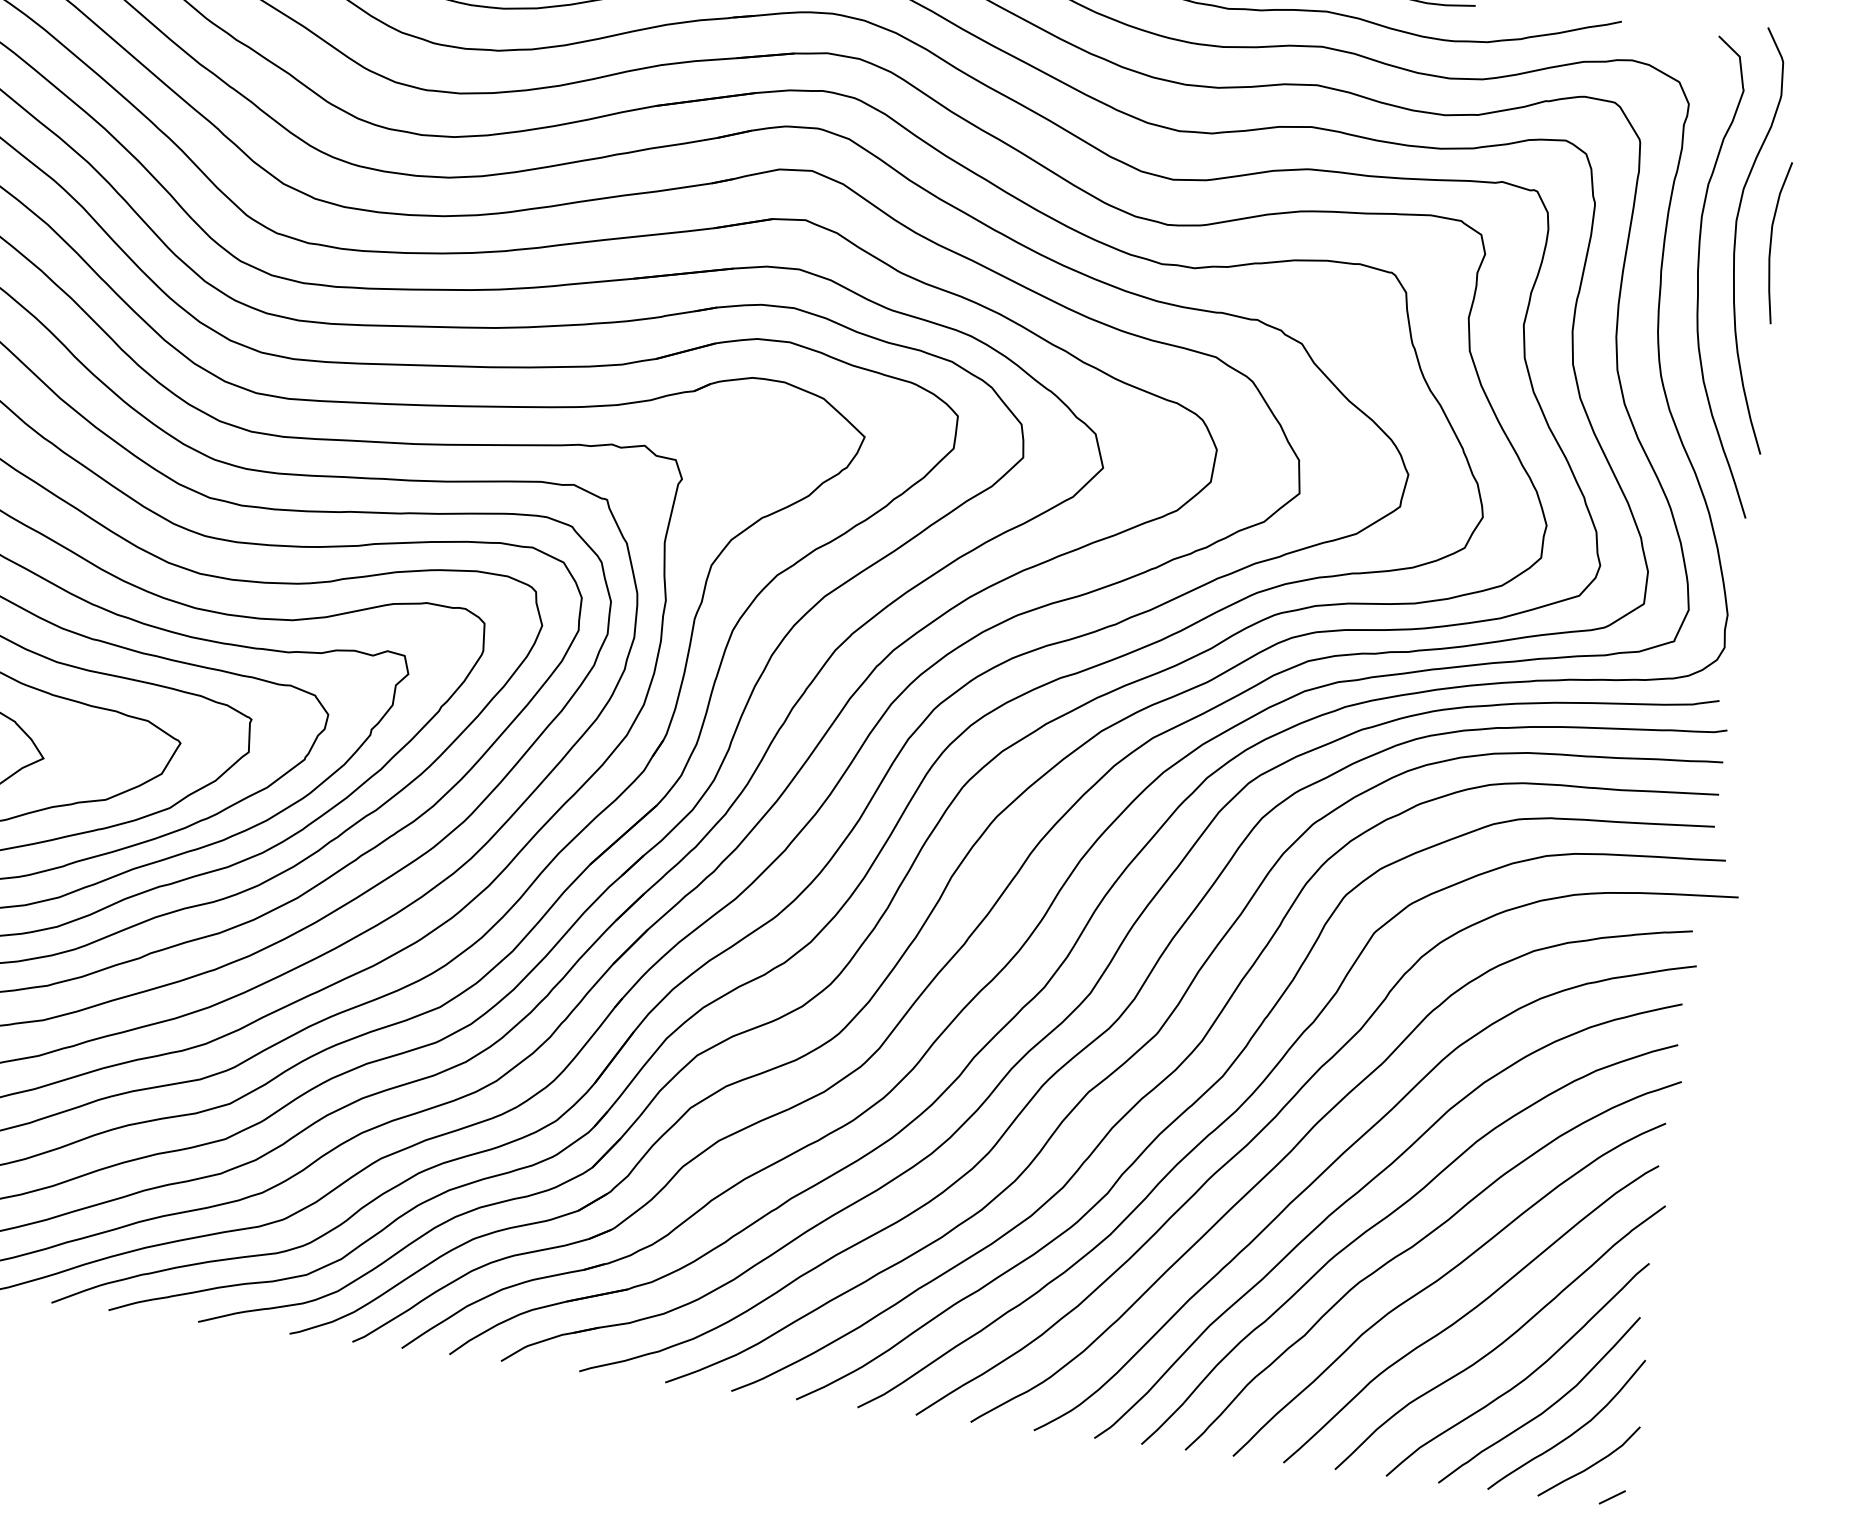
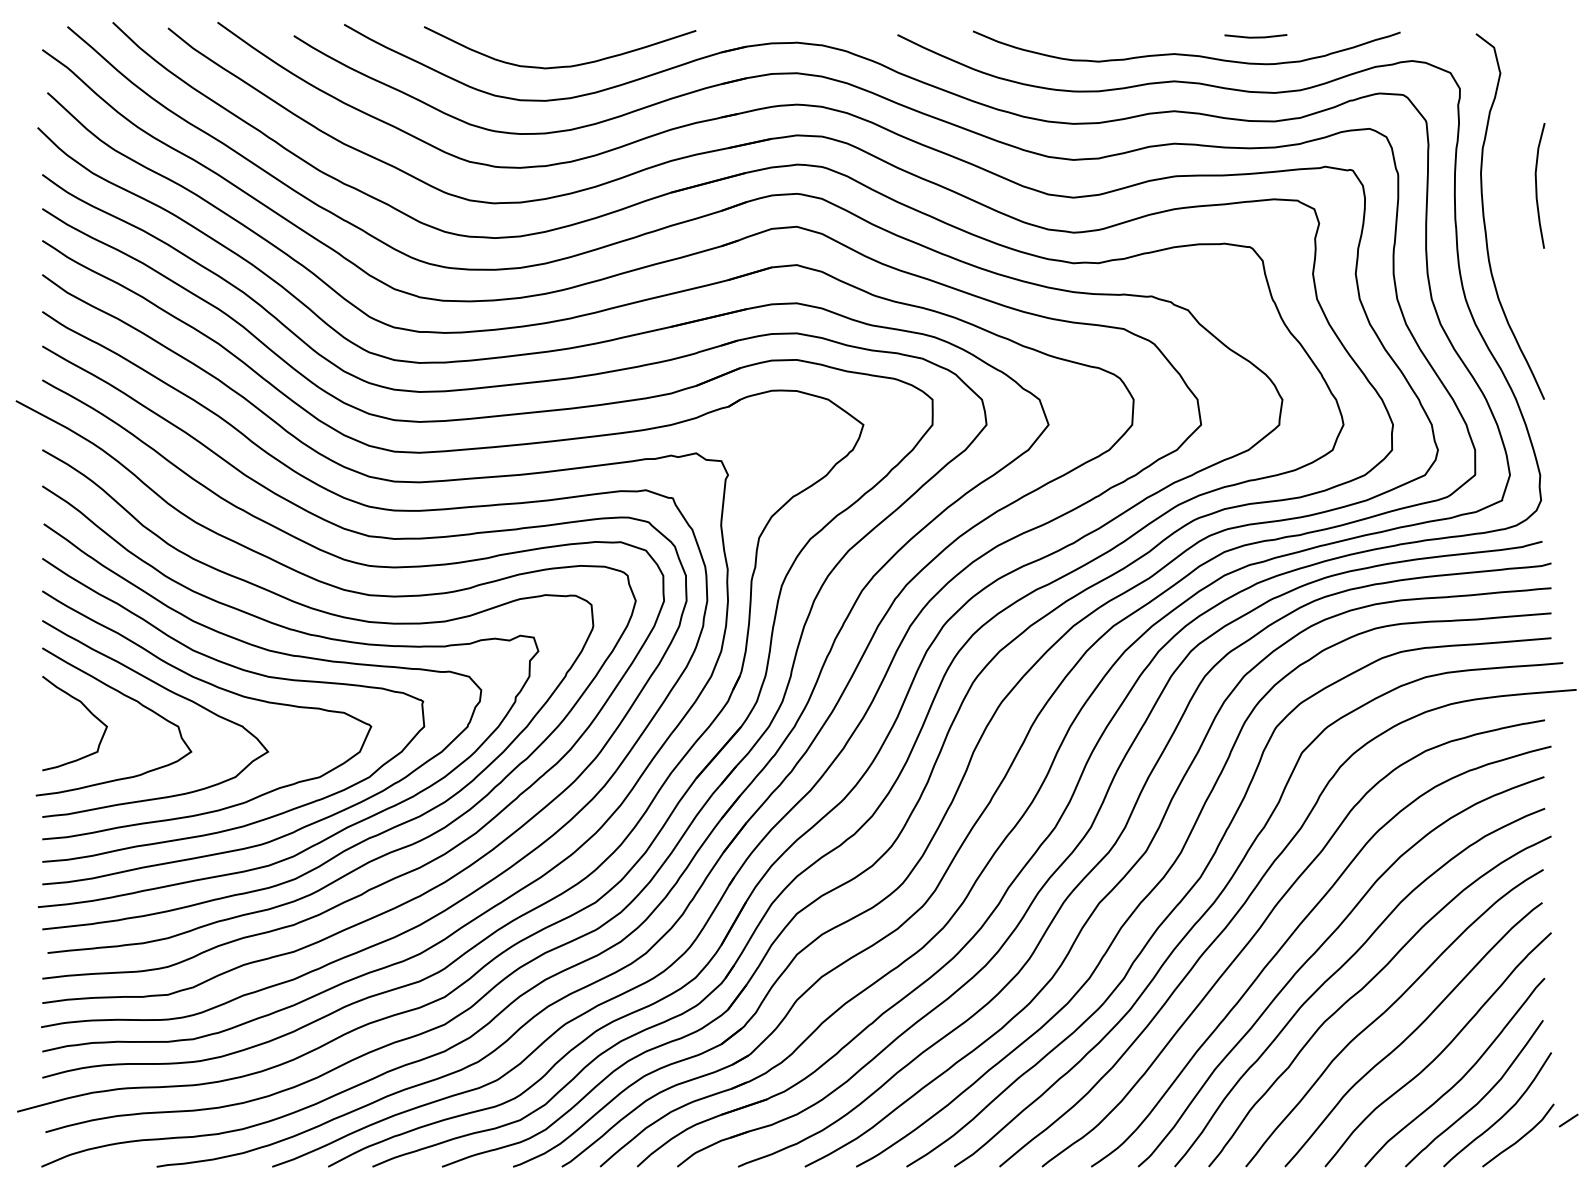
curve: (1736, 236) -> (1509, 185), removed
line: (1612, 1497) -> (1568, 1120), moved

